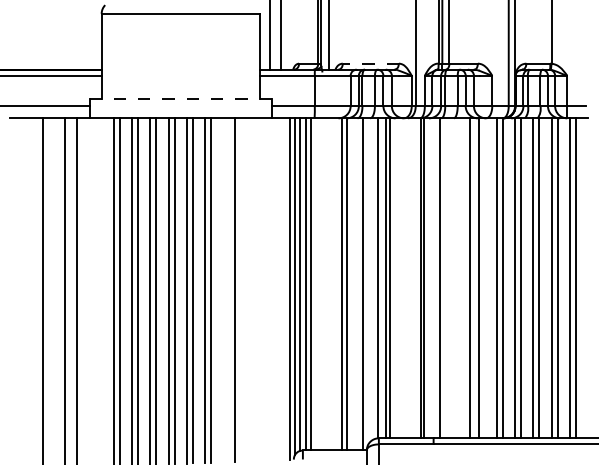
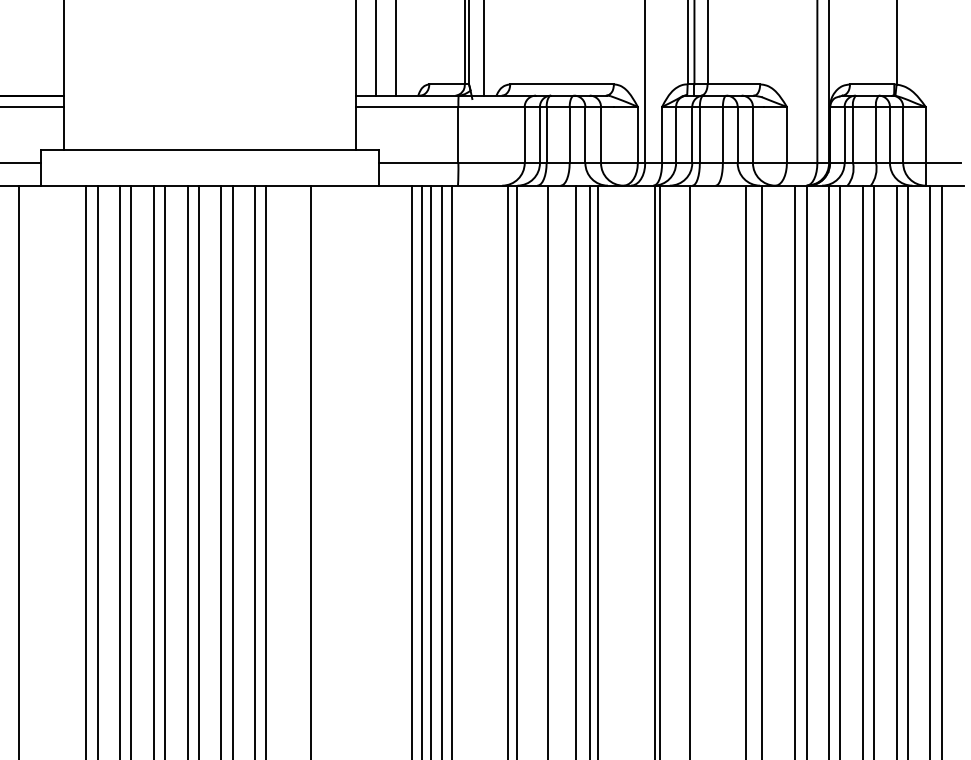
line: (370, 63) -> (561, 84), dashed -> solid
line: (181, 98) -> (211, 148), dashed -> solid

